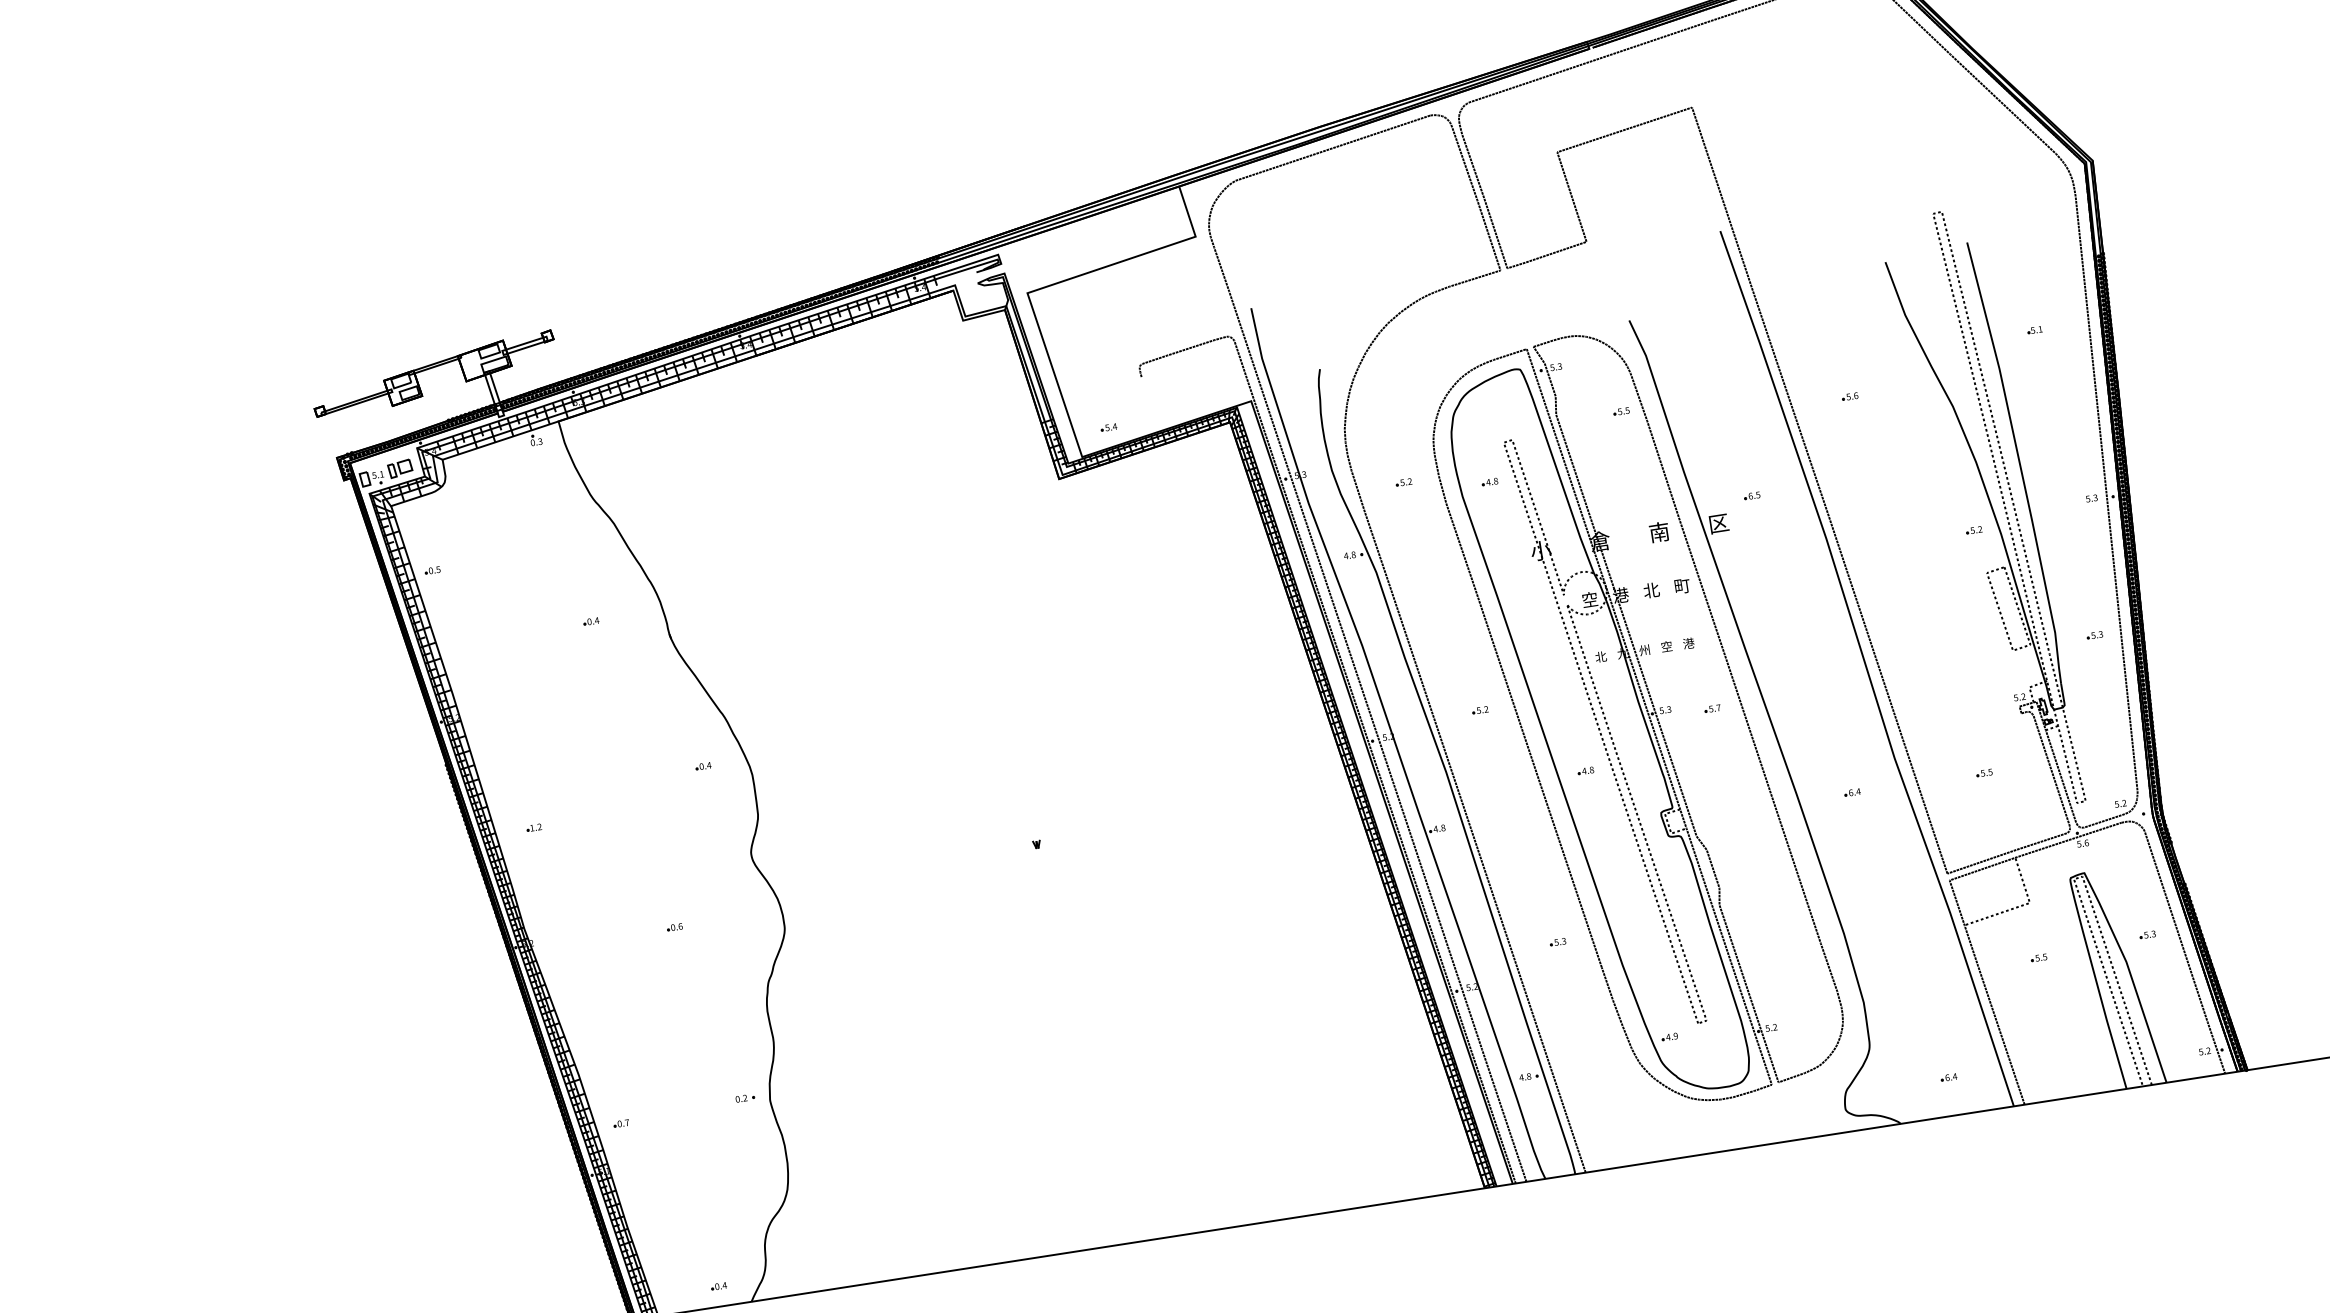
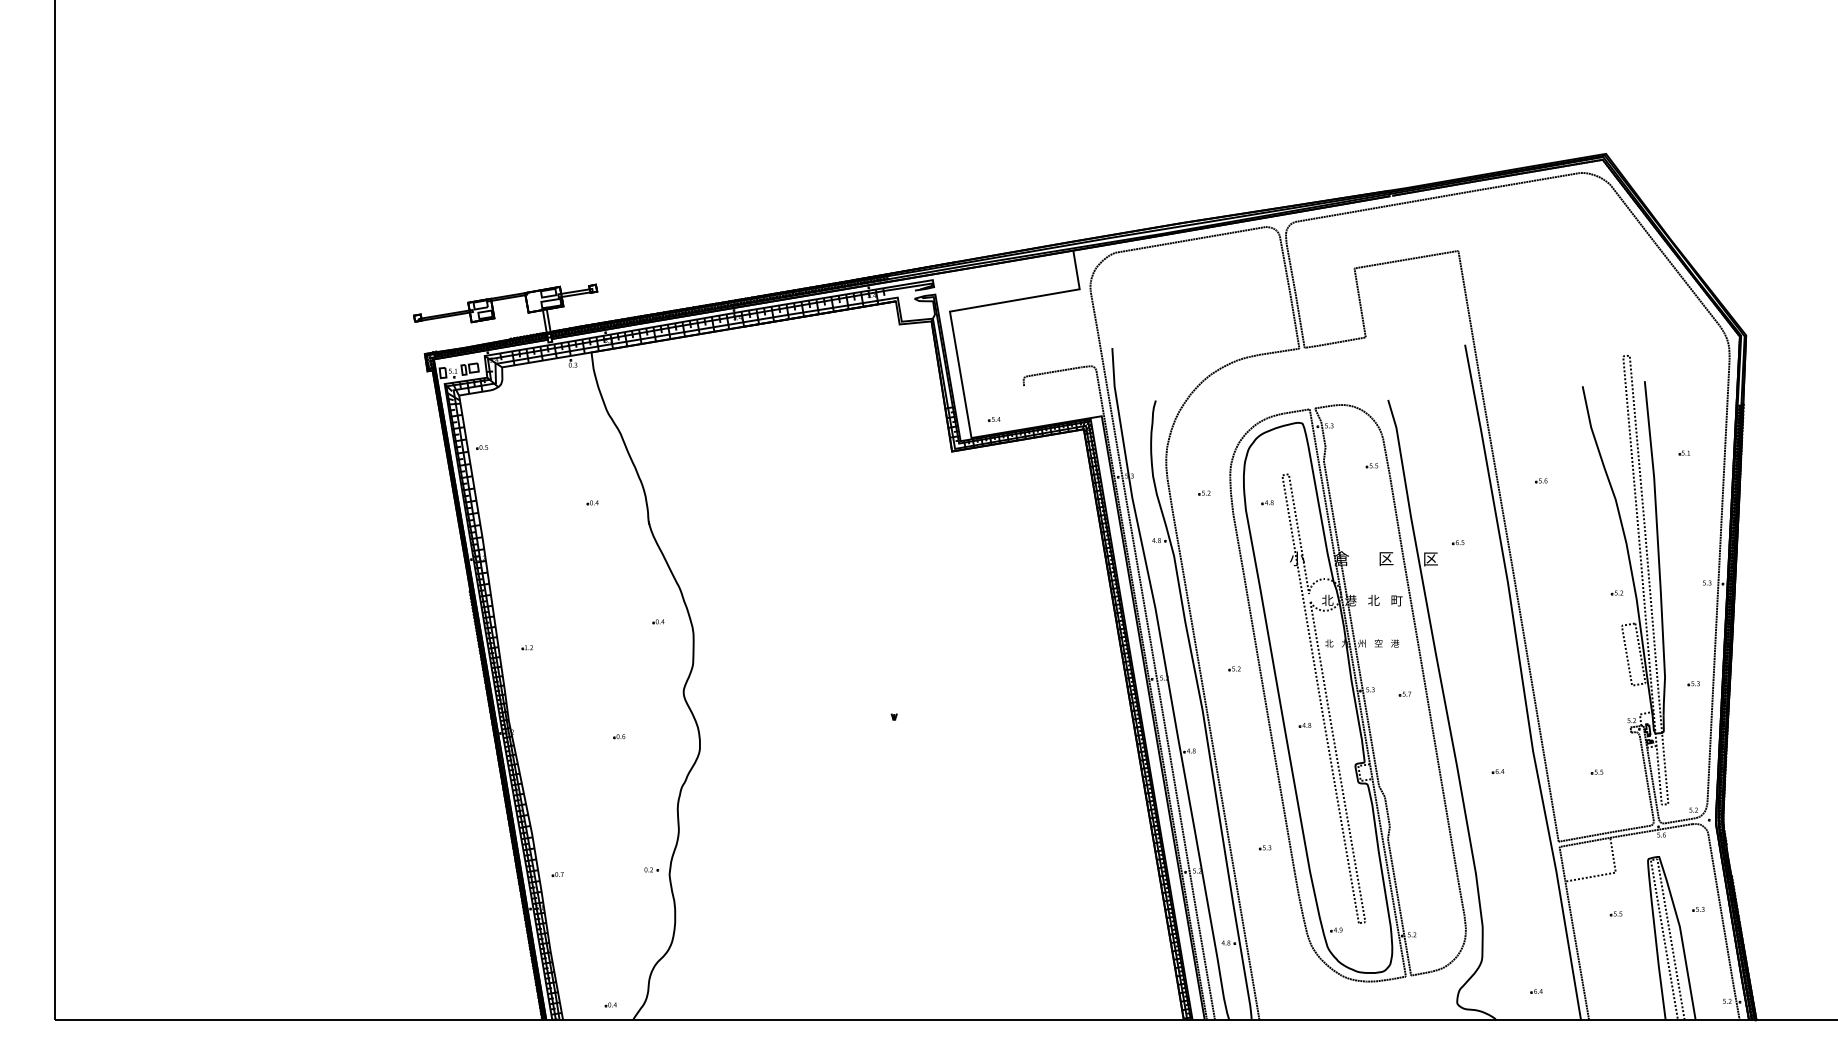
text: (1659, 531) -> (1386, 558), 南 -> 区
text: (1589, 598) -> (1327, 599), 空 -> 北

